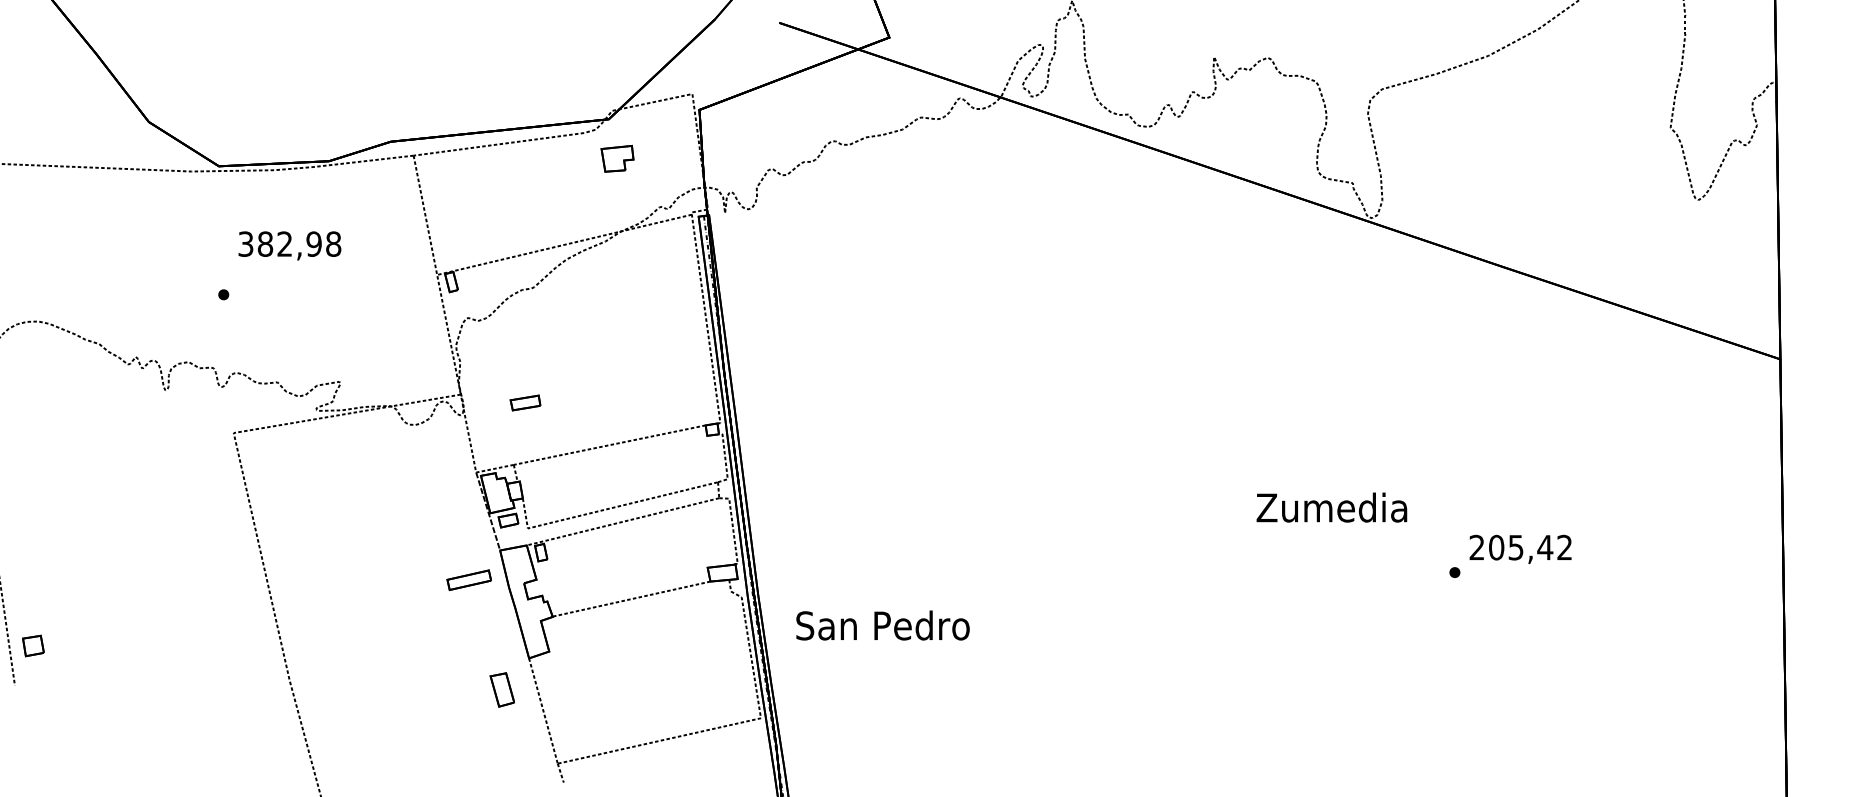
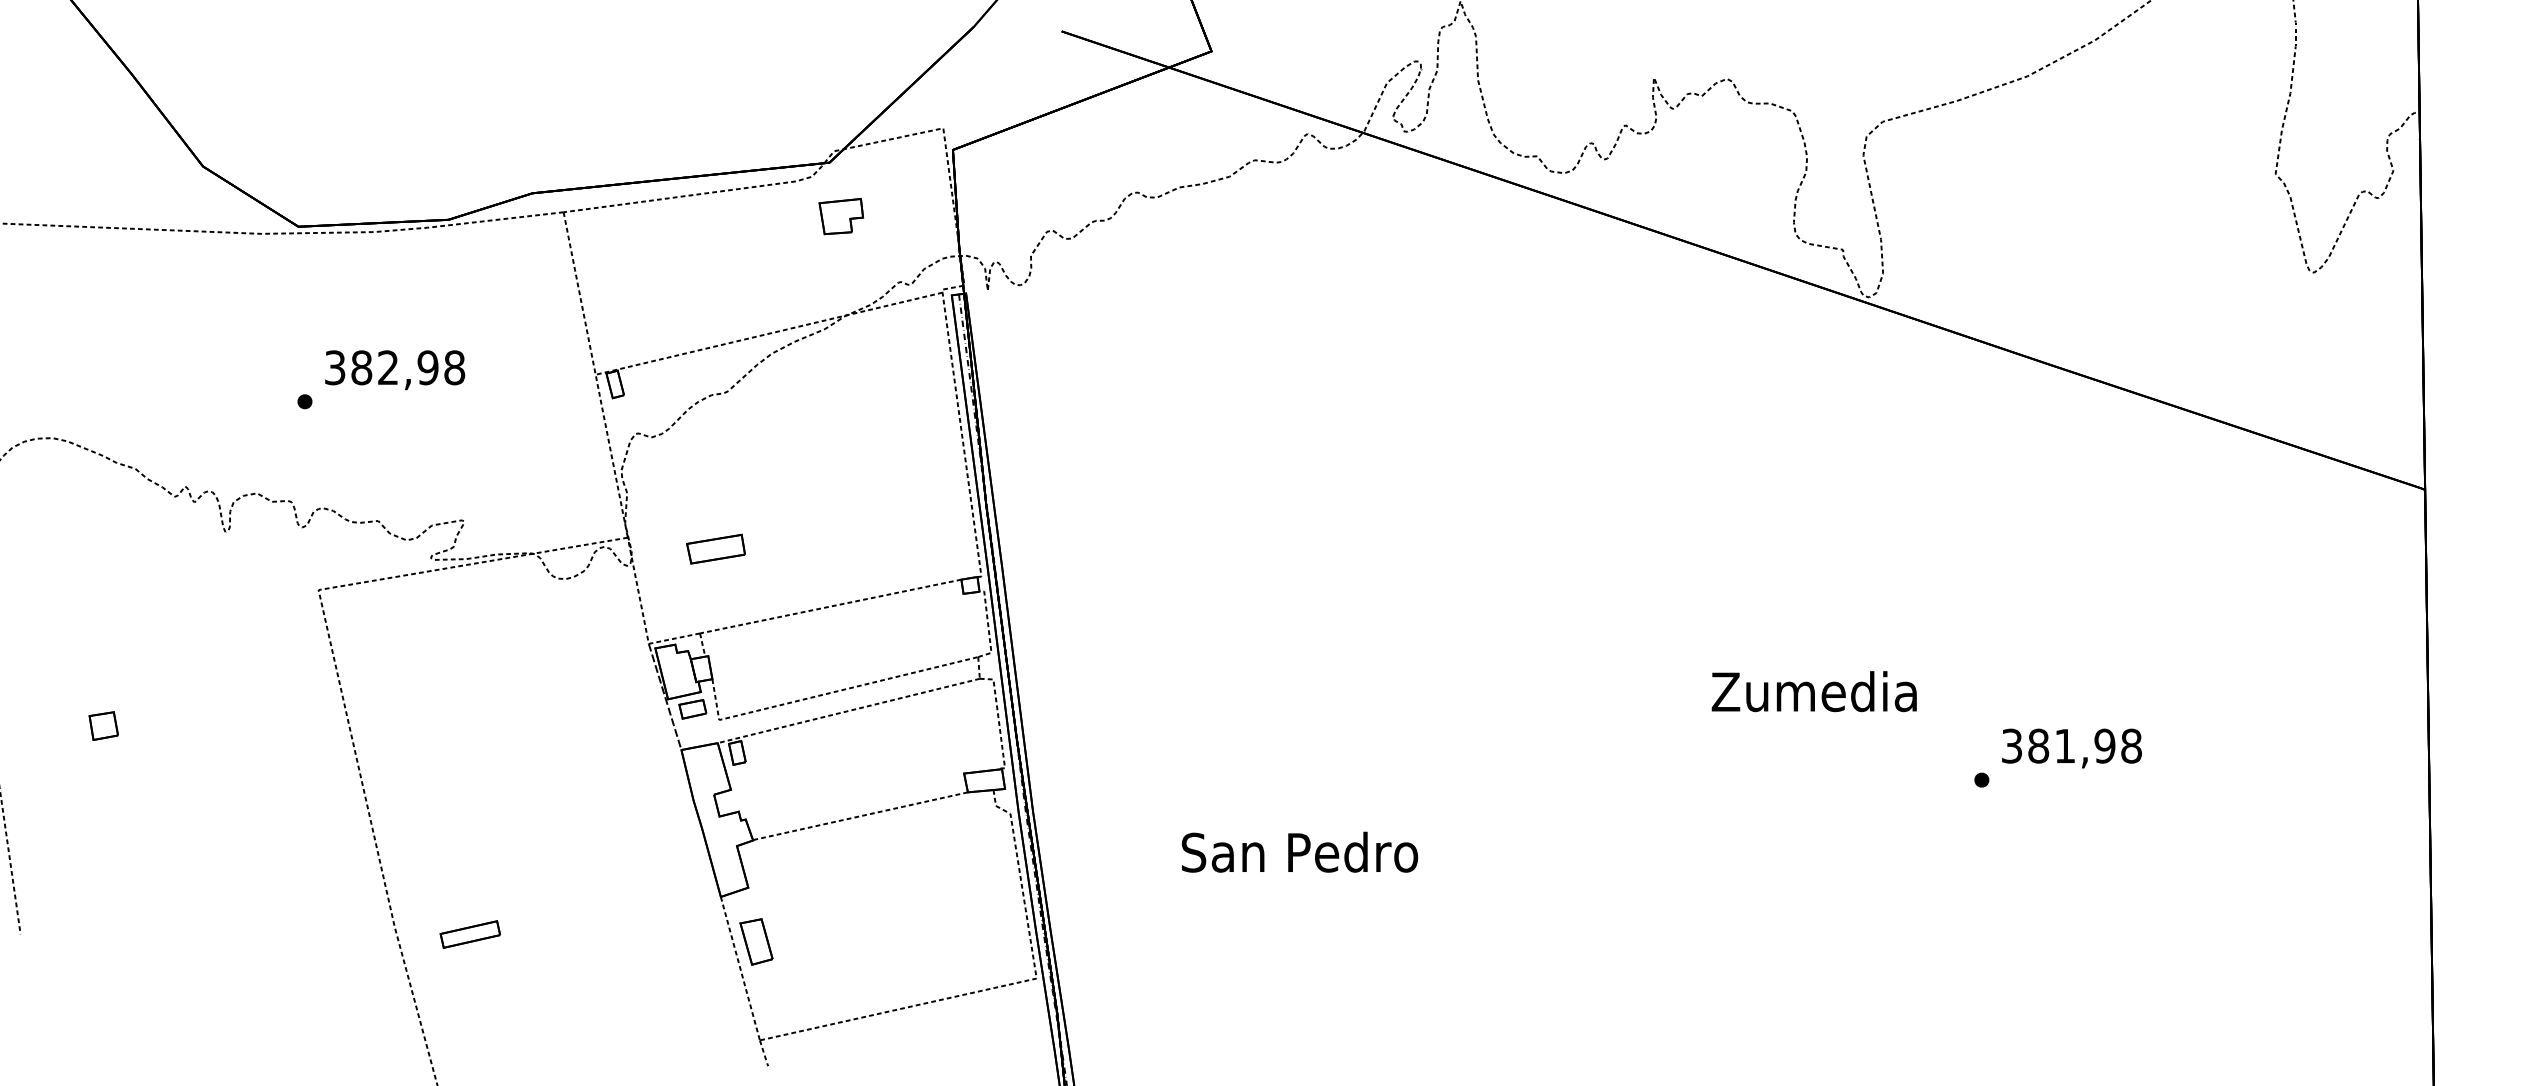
text: (290, 246) -> (395, 370), moved
part: (525, 402) -> (715, 548), size x1.43
text: (1520, 547) -> (2071, 745), 205,42 -> 381,98
part: (468, 580) -> (469, 934), moved
text: (882, 625) -> (1299, 851), moved
part: (33, 645) -> (103, 725), moved
part: (502, 689) -> (756, 941), moved

